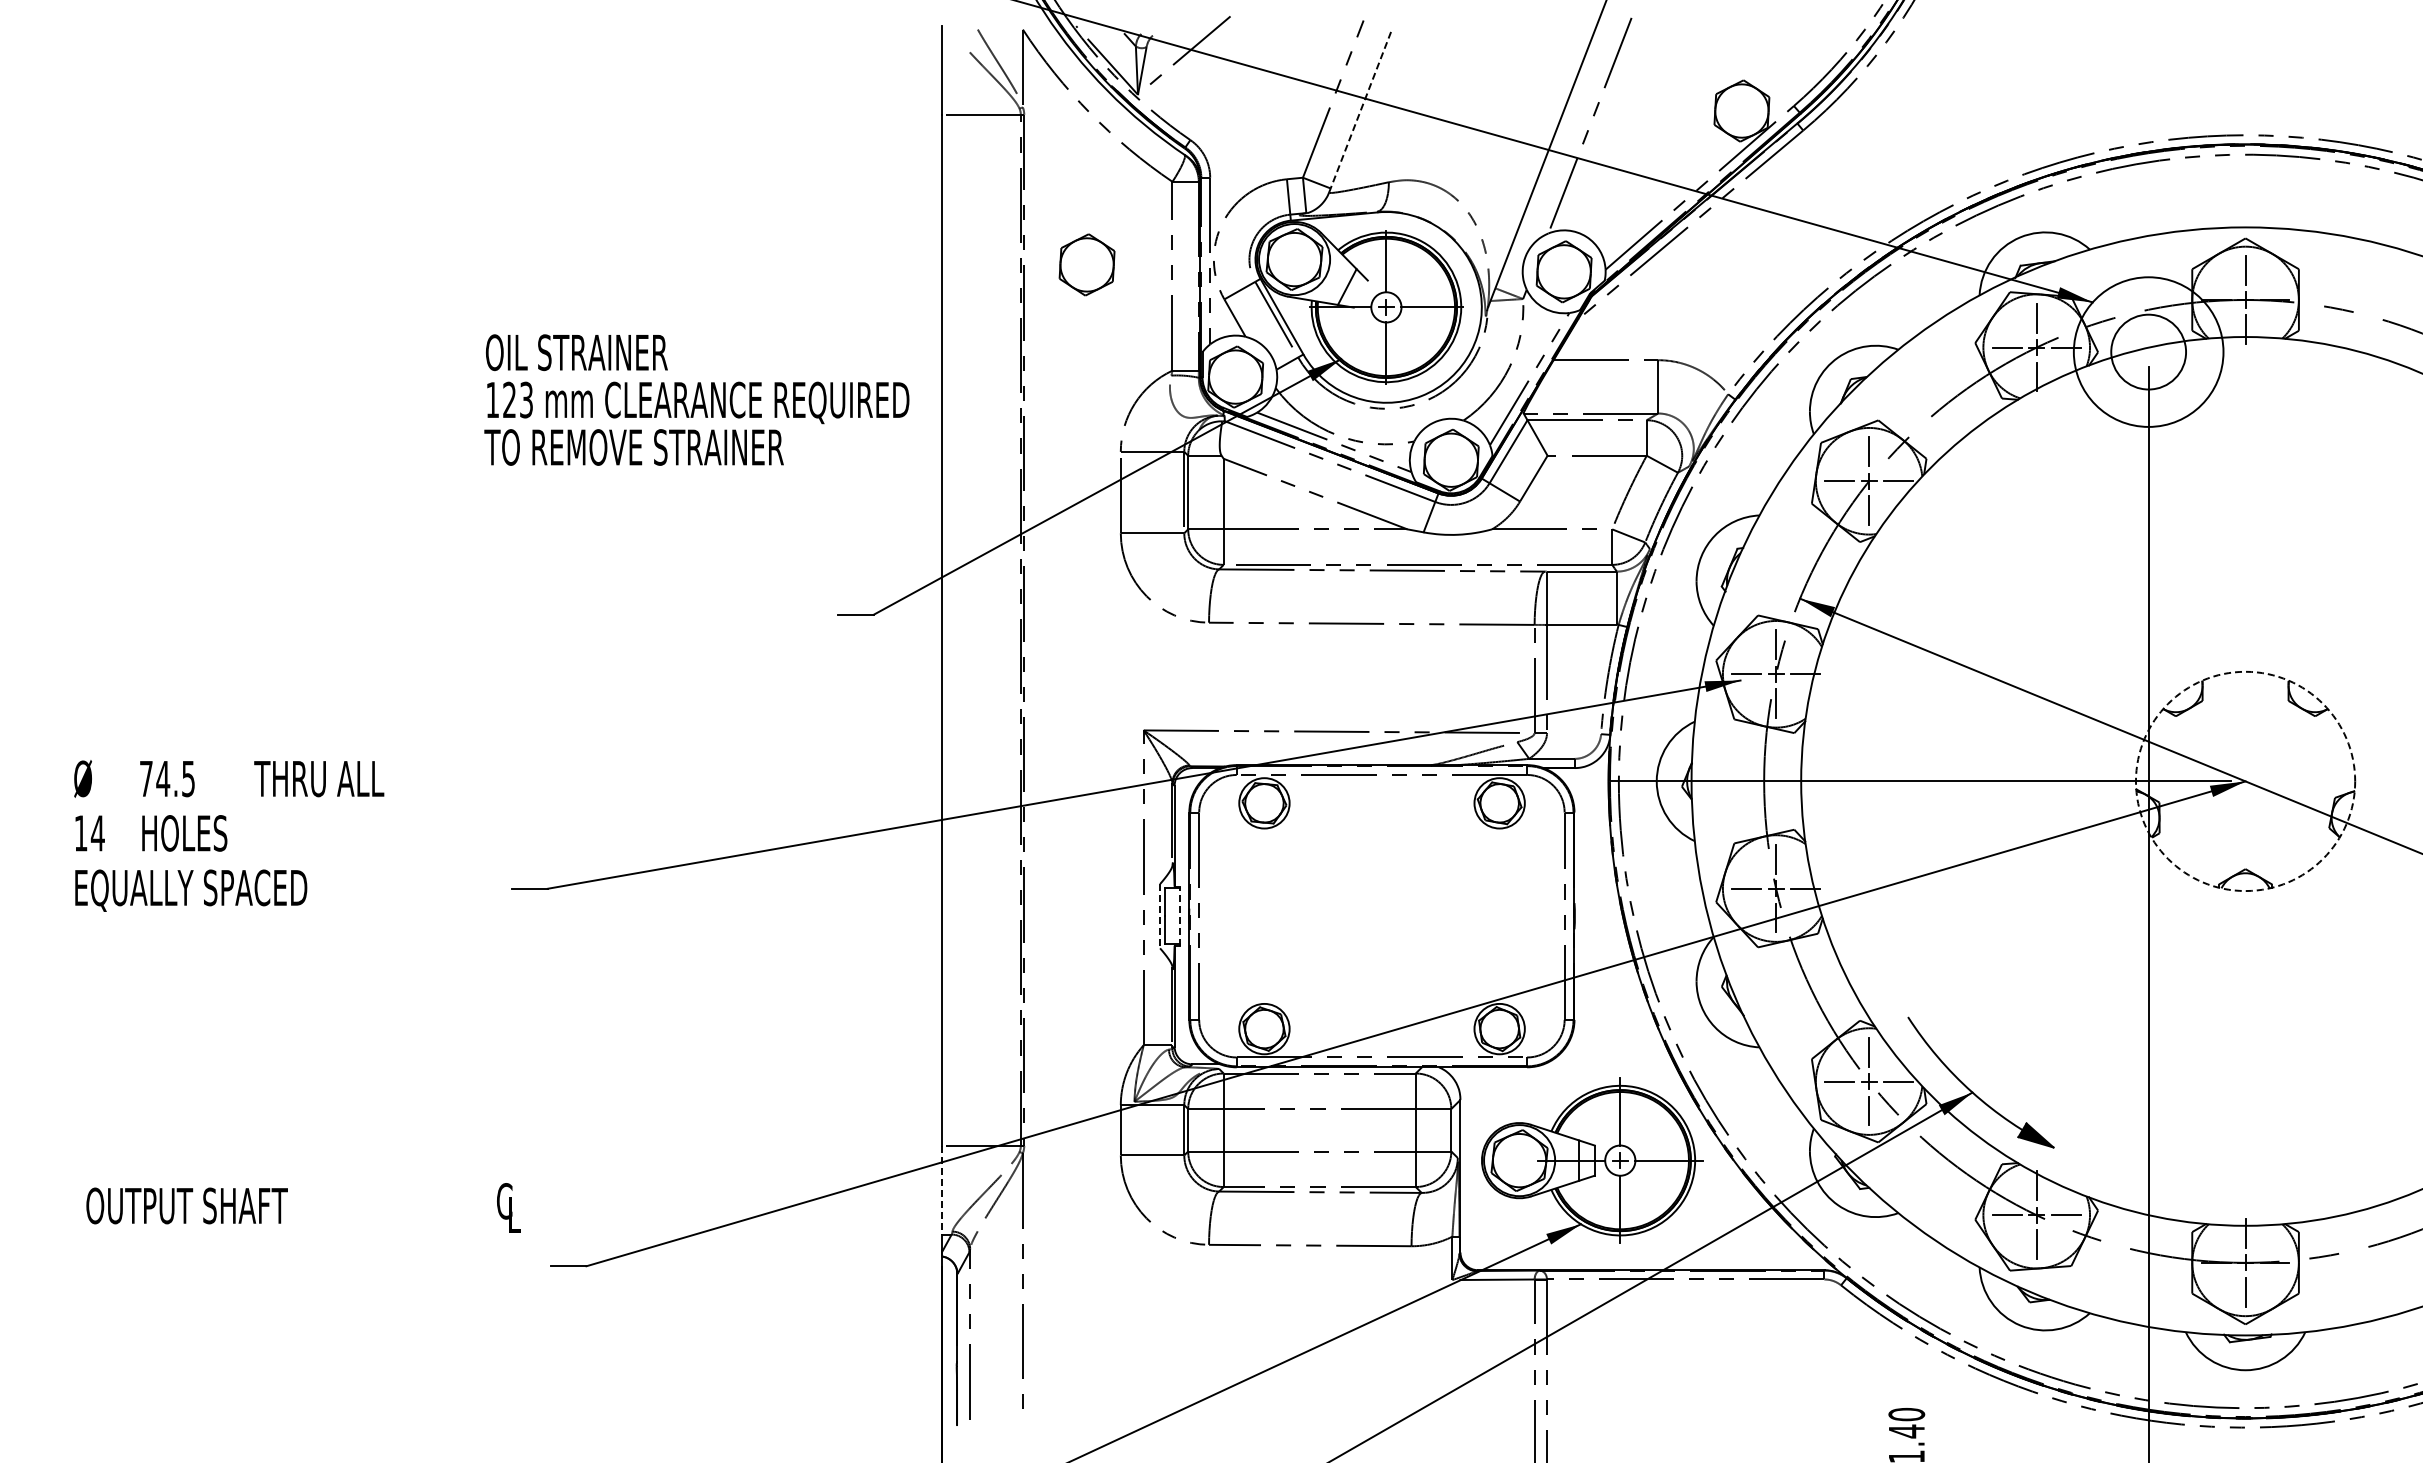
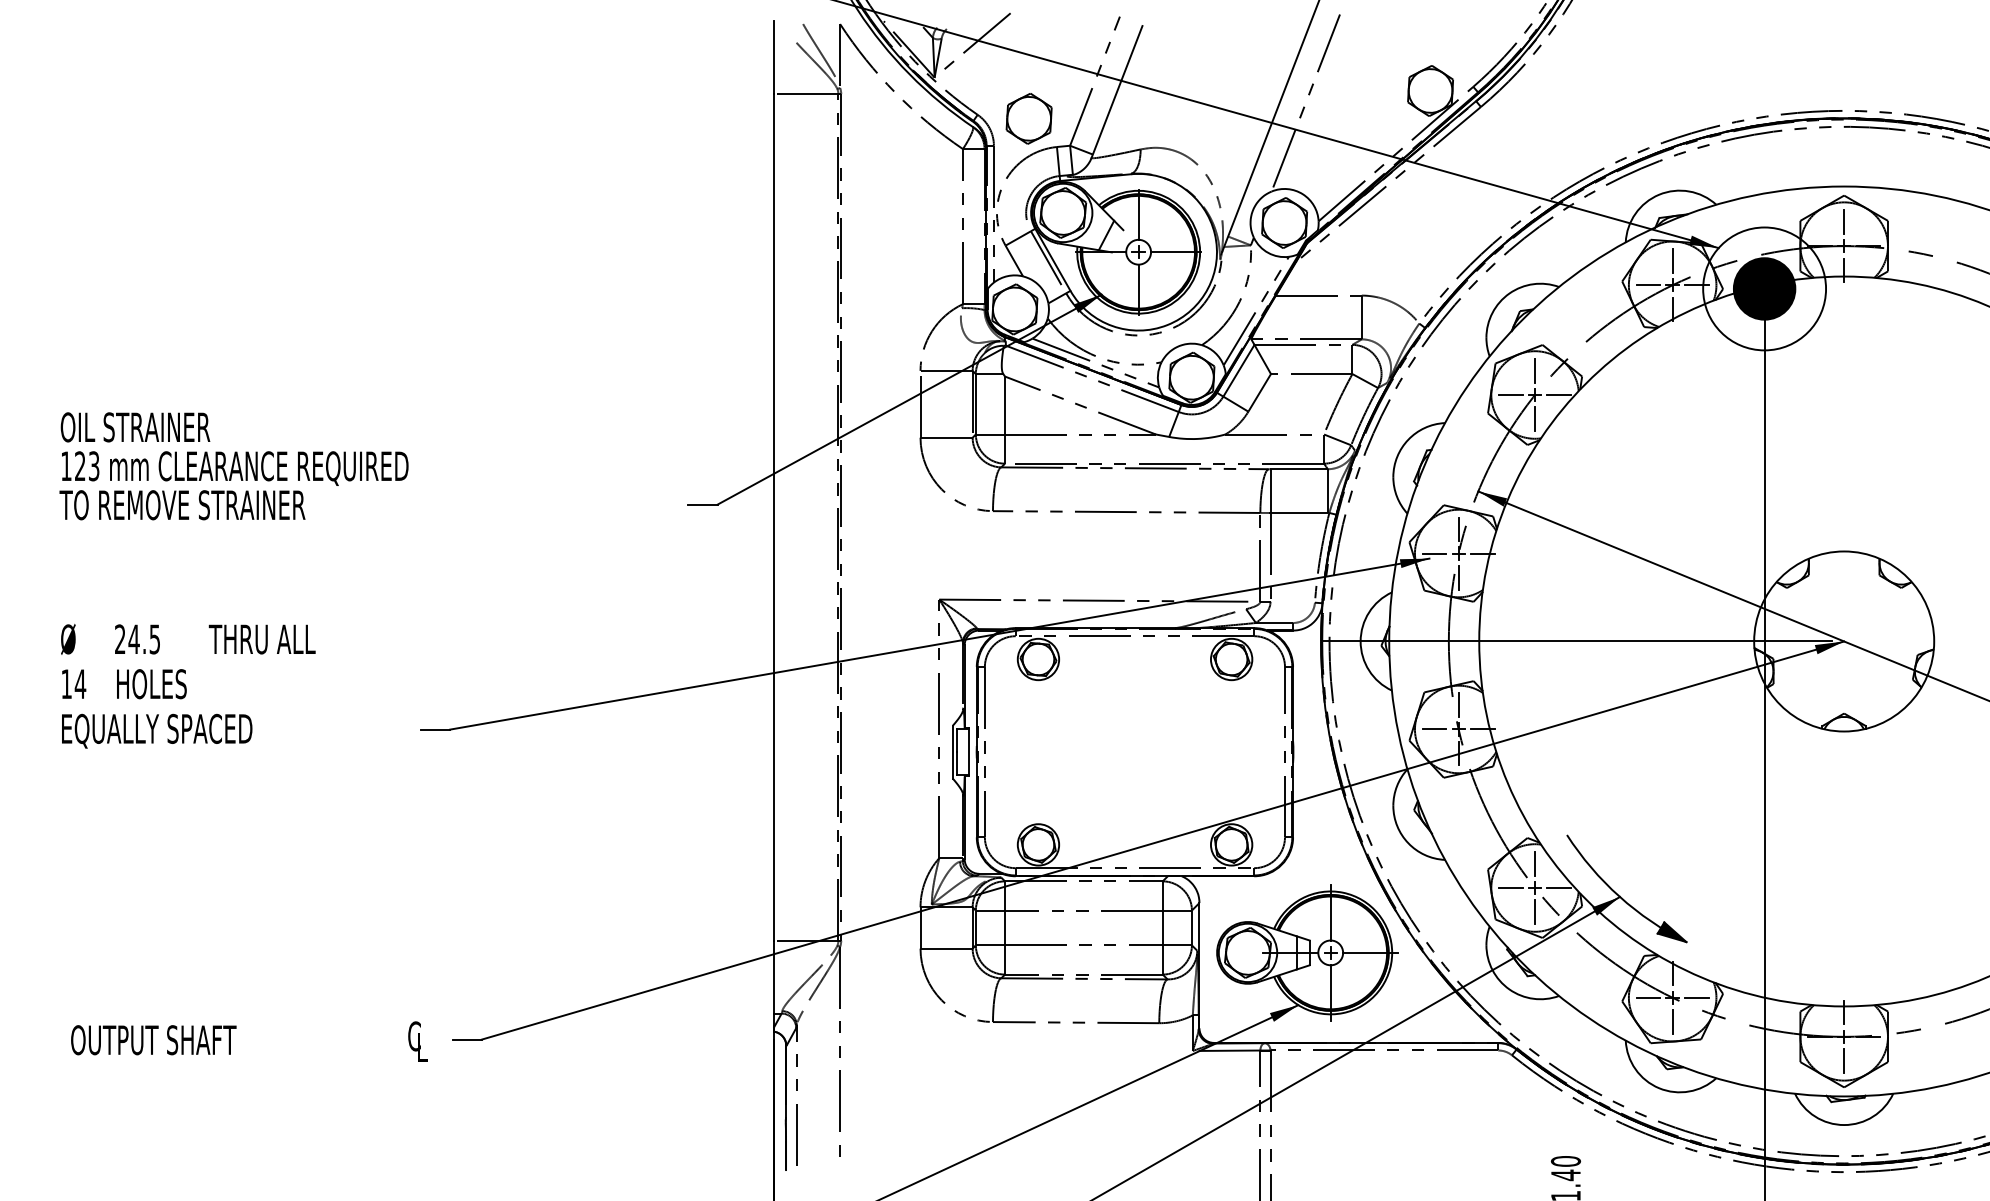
line: (1359, 112) -> (1116, 92), dashed -> solid
part: (1086, 264) -> (1028, 118), moved
fill: (2148, 351) -> (1764, 288), added
text: (696, 399) -> (233, 465), moved
text: (146, 778) -> (120, 639), 74.5 -> 24.5
circle: (2245, 781) -> (1844, 641), dashed -> solid
line: (1179, 915) -> (968, 751), dashed -> solid
line: (1160, 916) -> (953, 752), dashed -> solid
line: (942, 1190) -> (774, 977), dashed -> solid
text: (303, 1207) -> (249, 1041), moved

